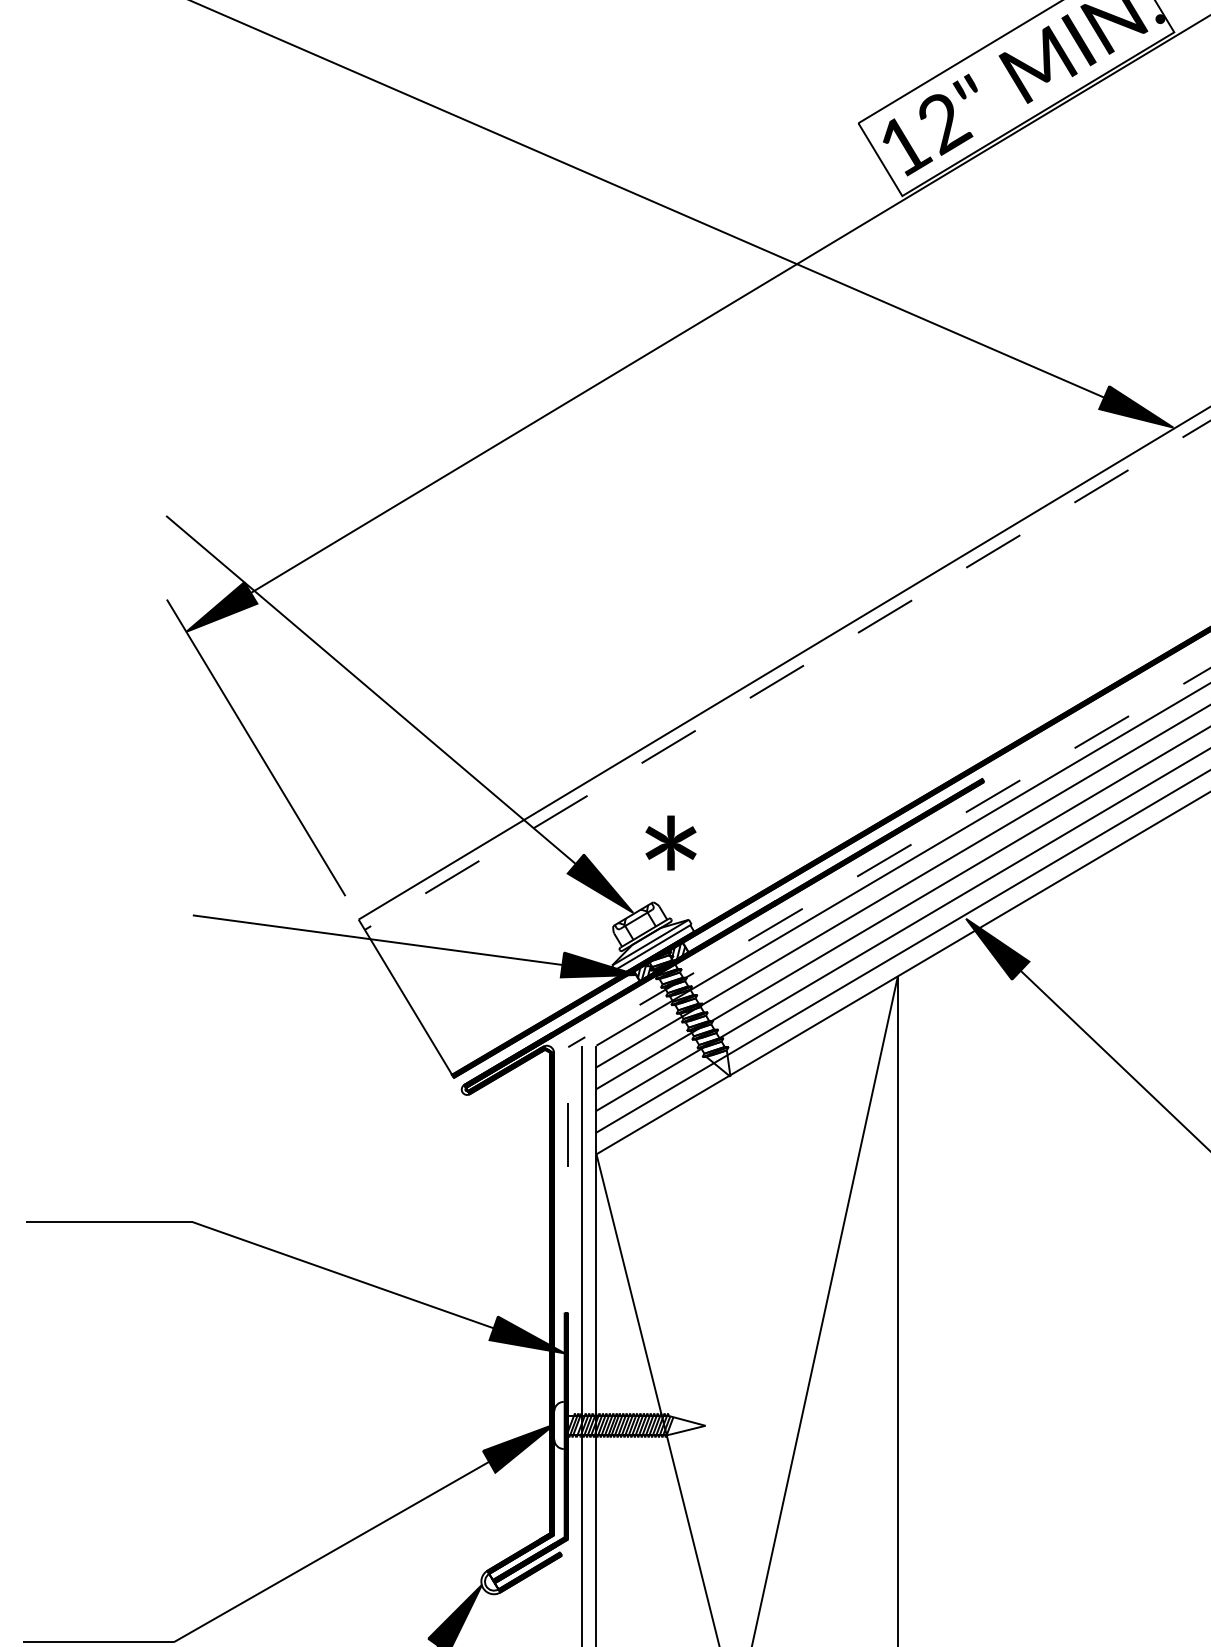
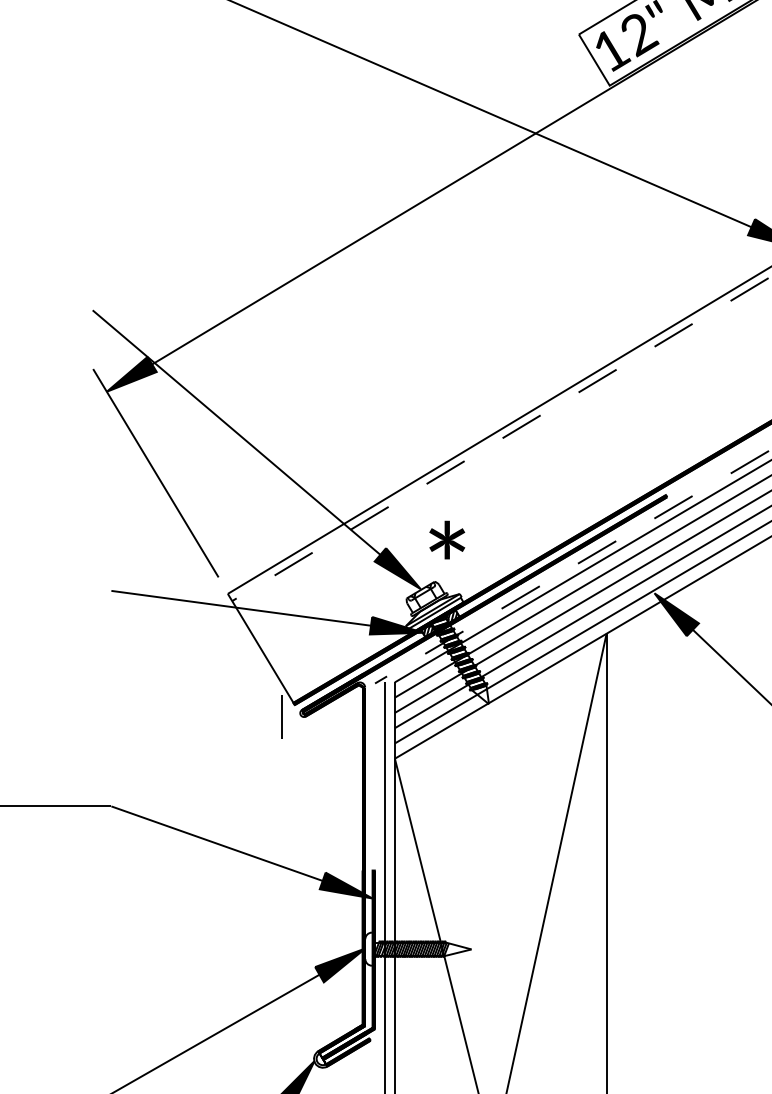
line: (567, 1134) -> (281, 716), moved

